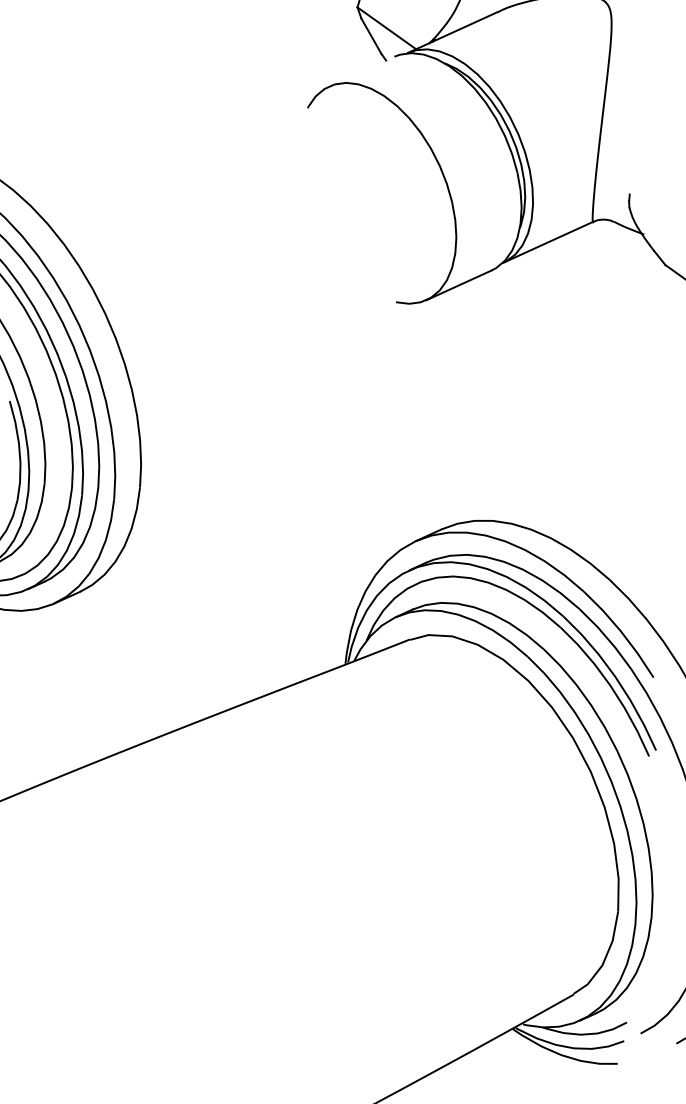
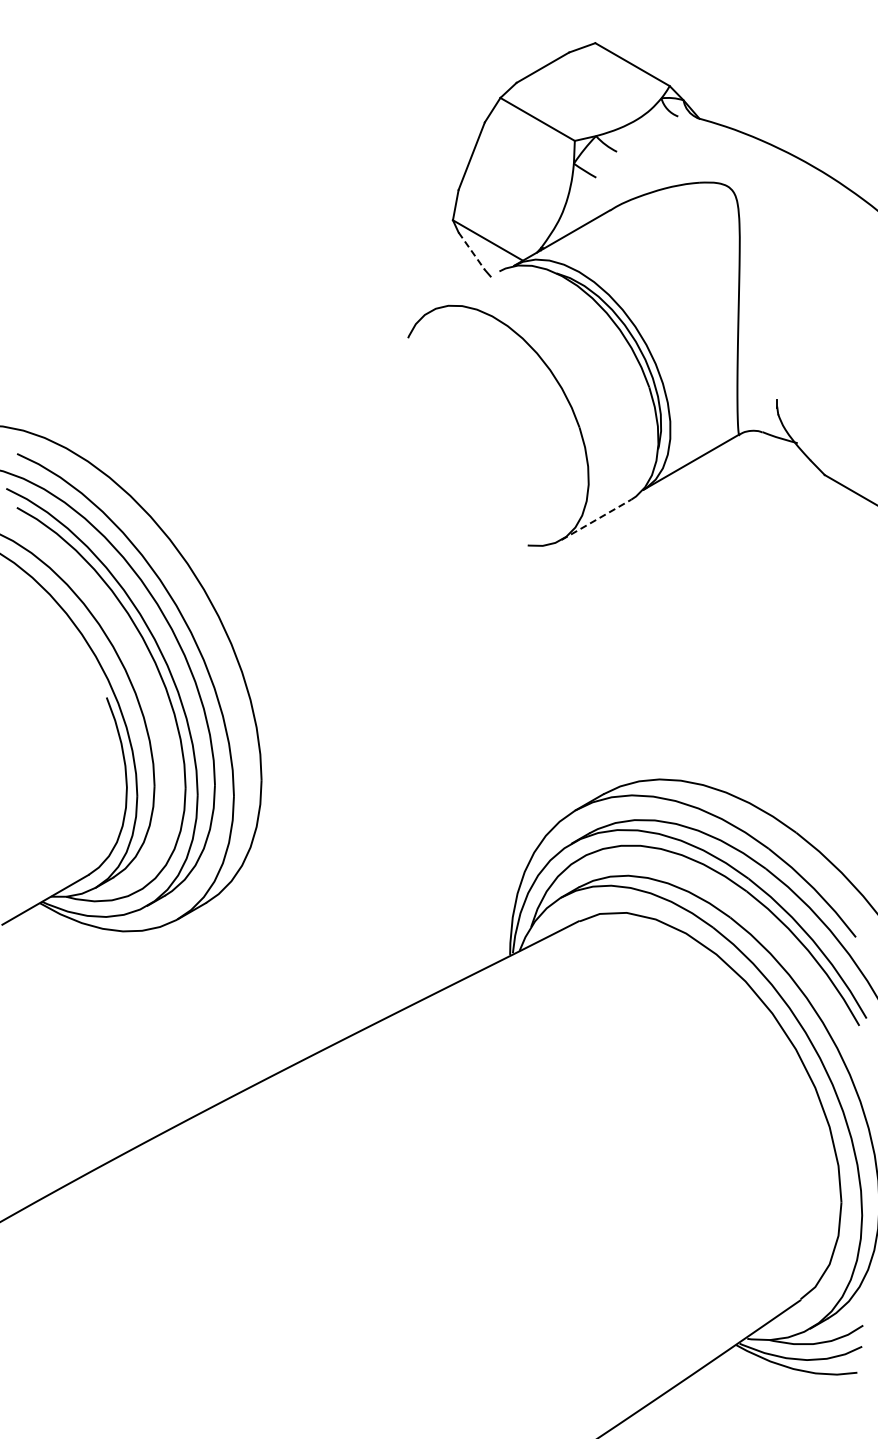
line: (371, 36) -> (471, 251), solid -> dashed
line: (459, 285) -> (596, 519), solid -> dashed

